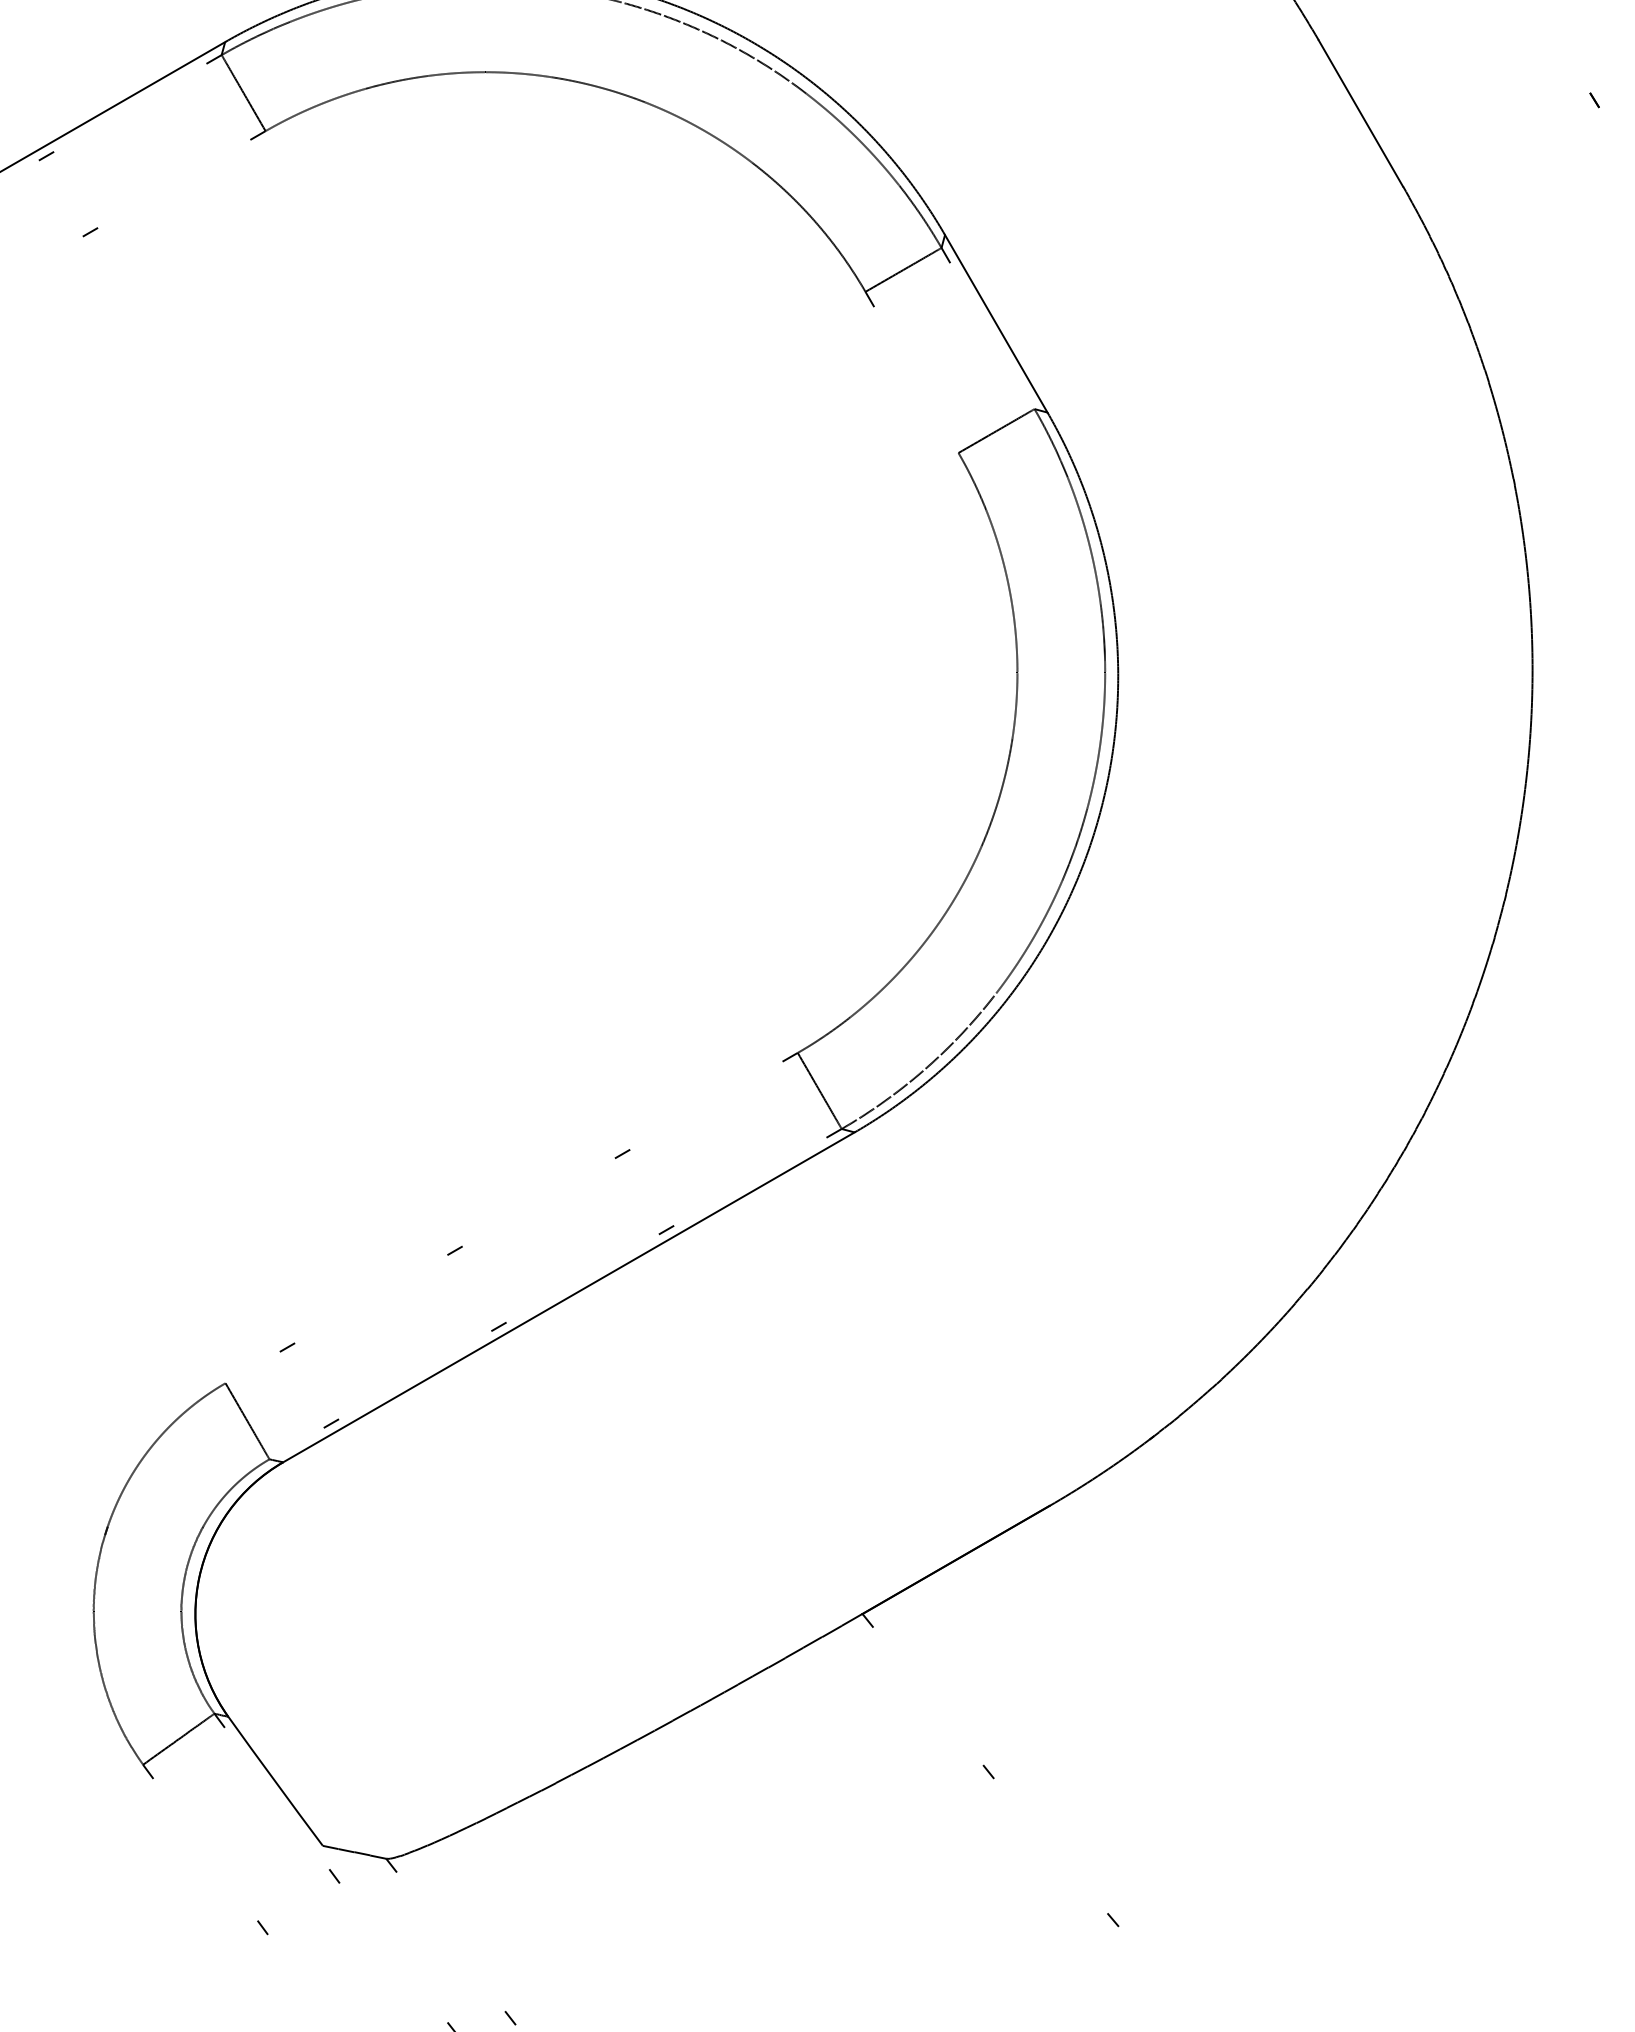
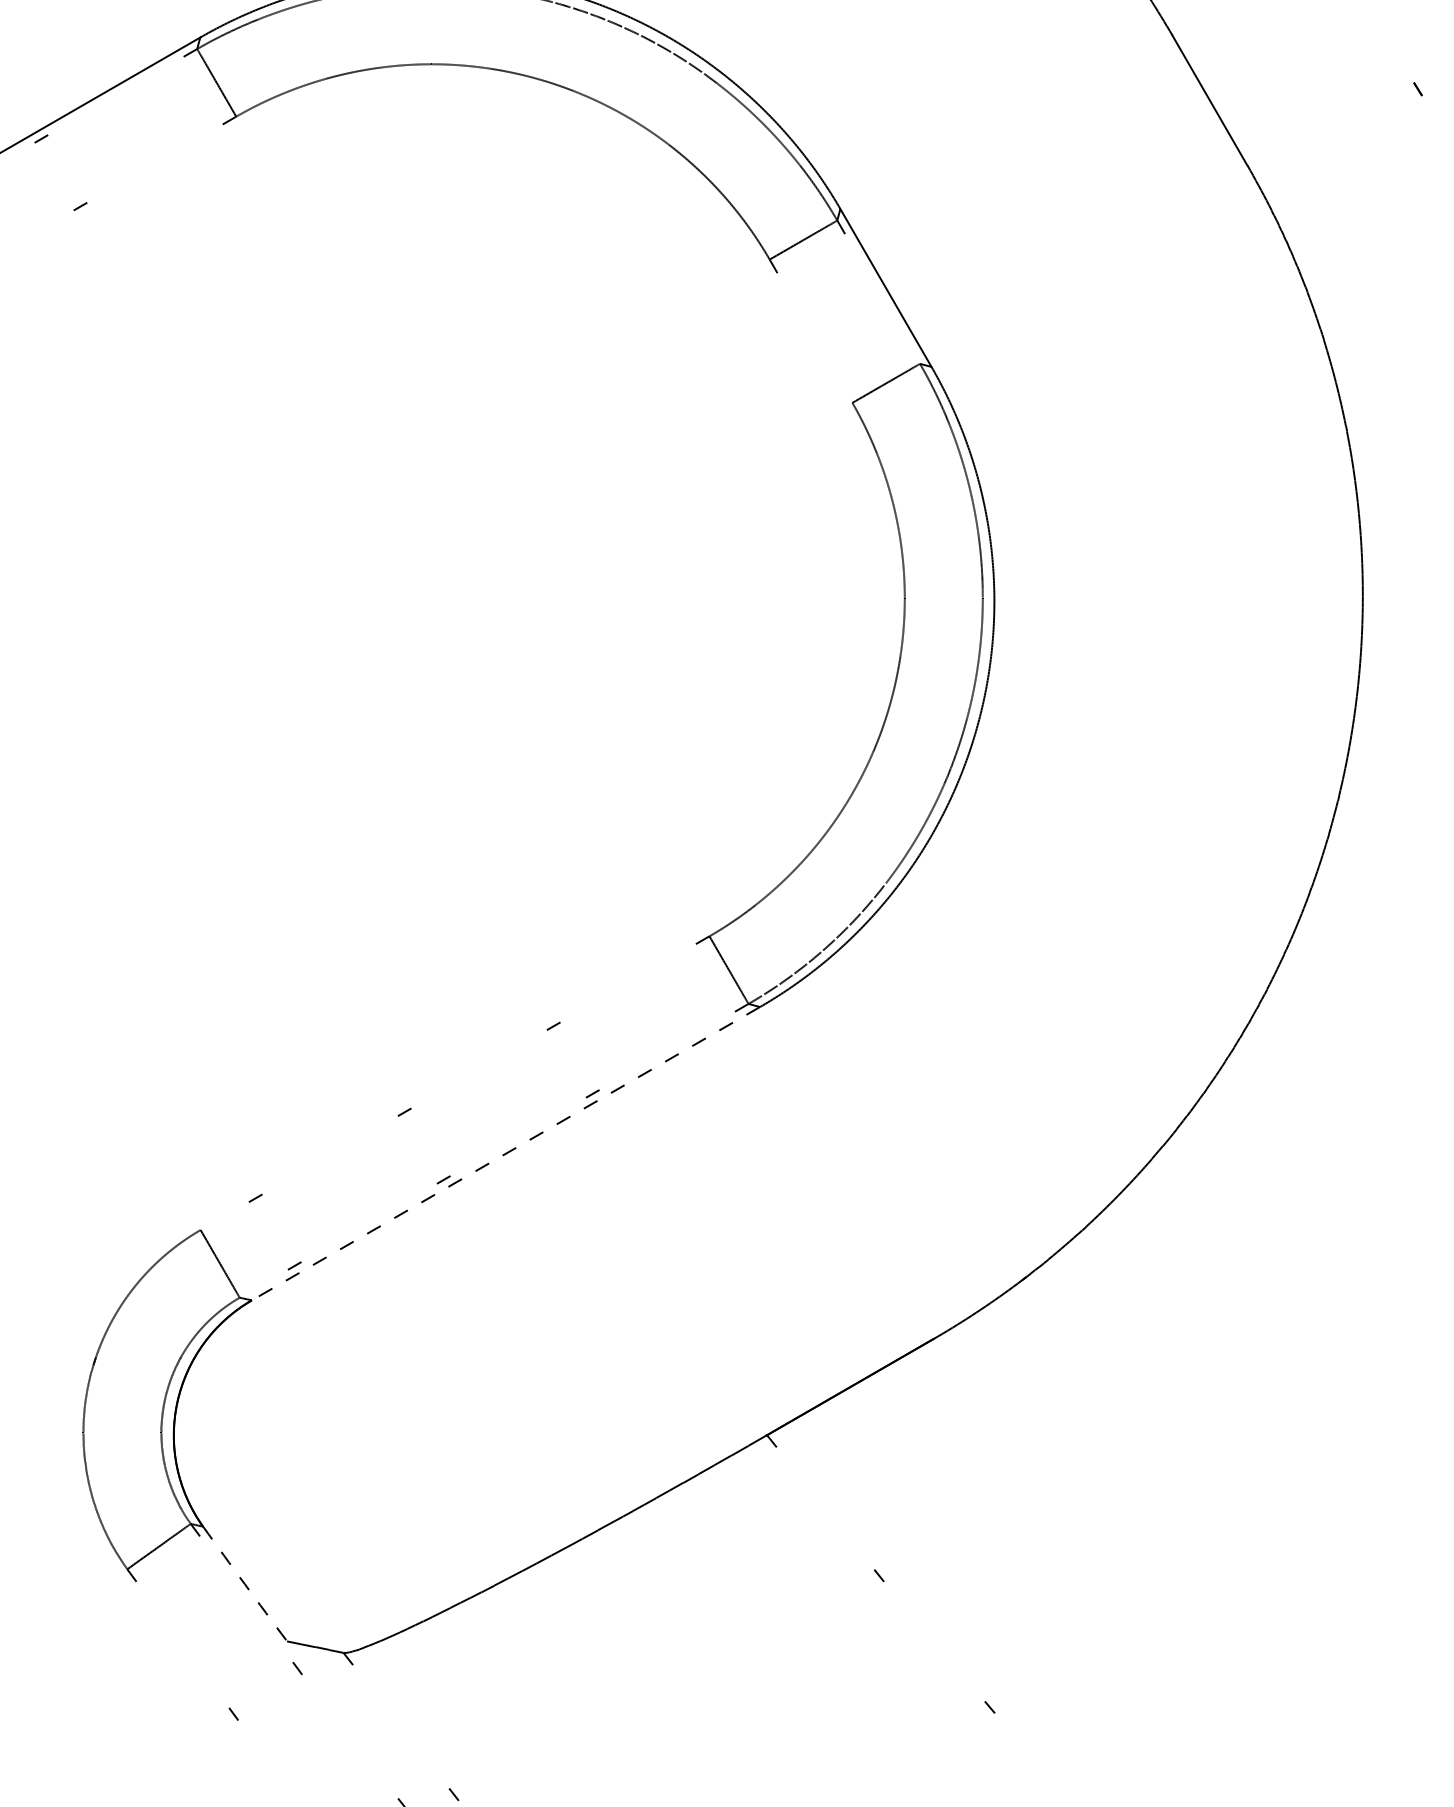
line: (568, 1297) -> (505, 1153), solid -> dashed
arc: (275, 1781) -> (245, 1584), solid -> dashed

